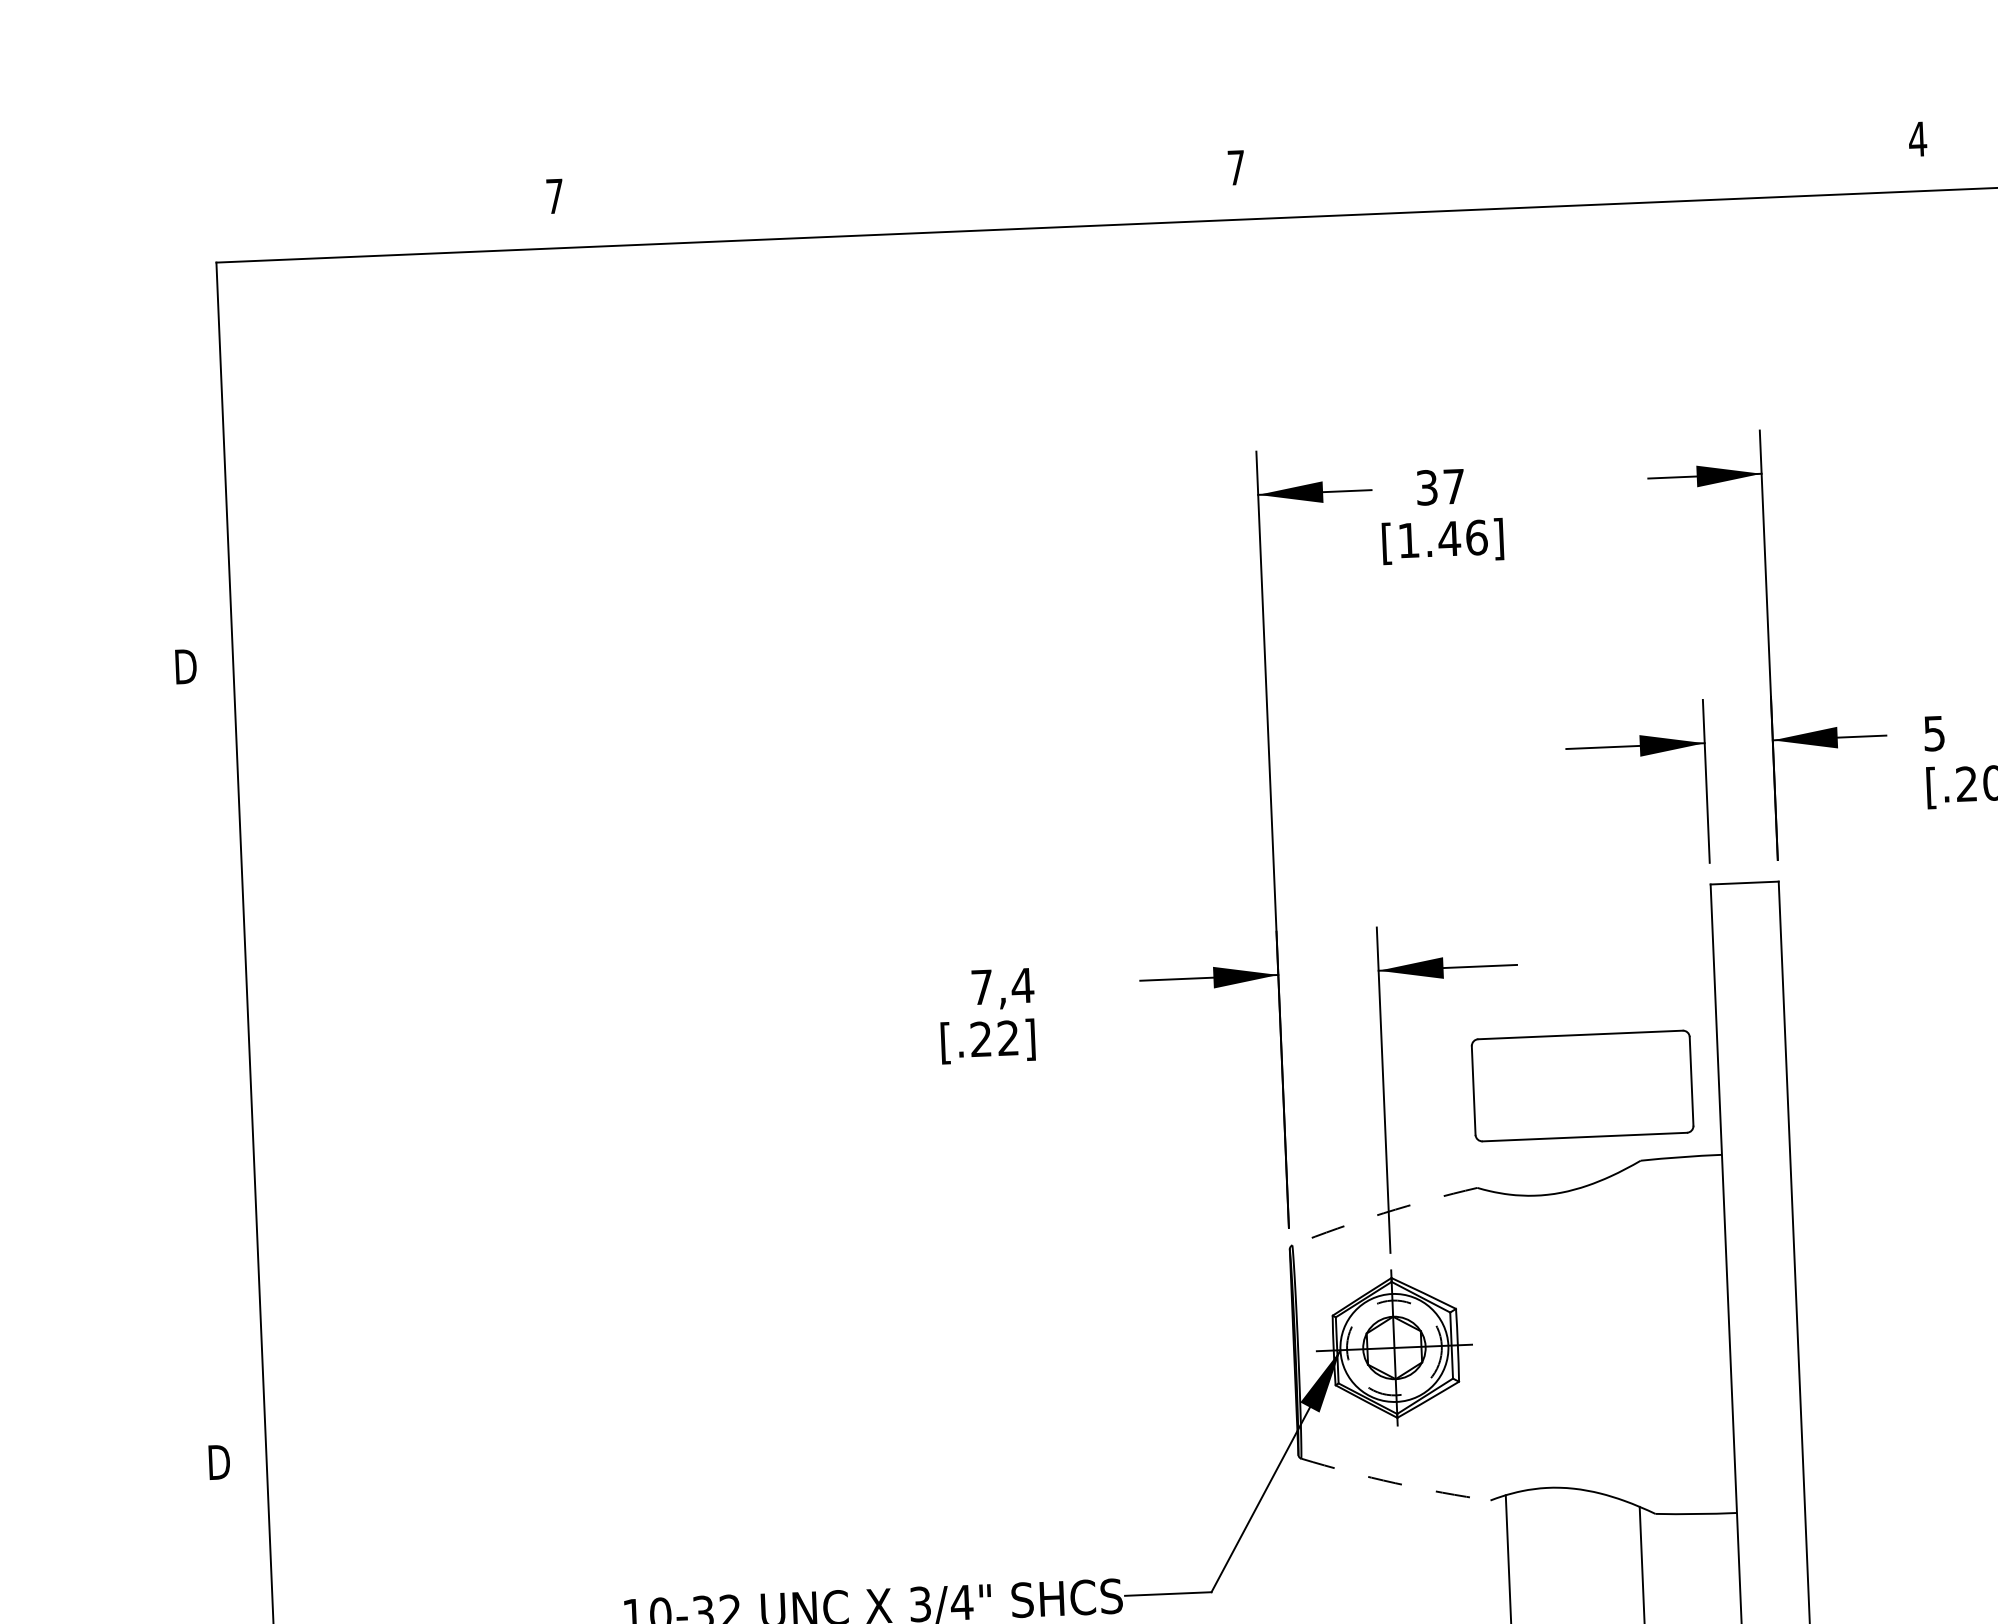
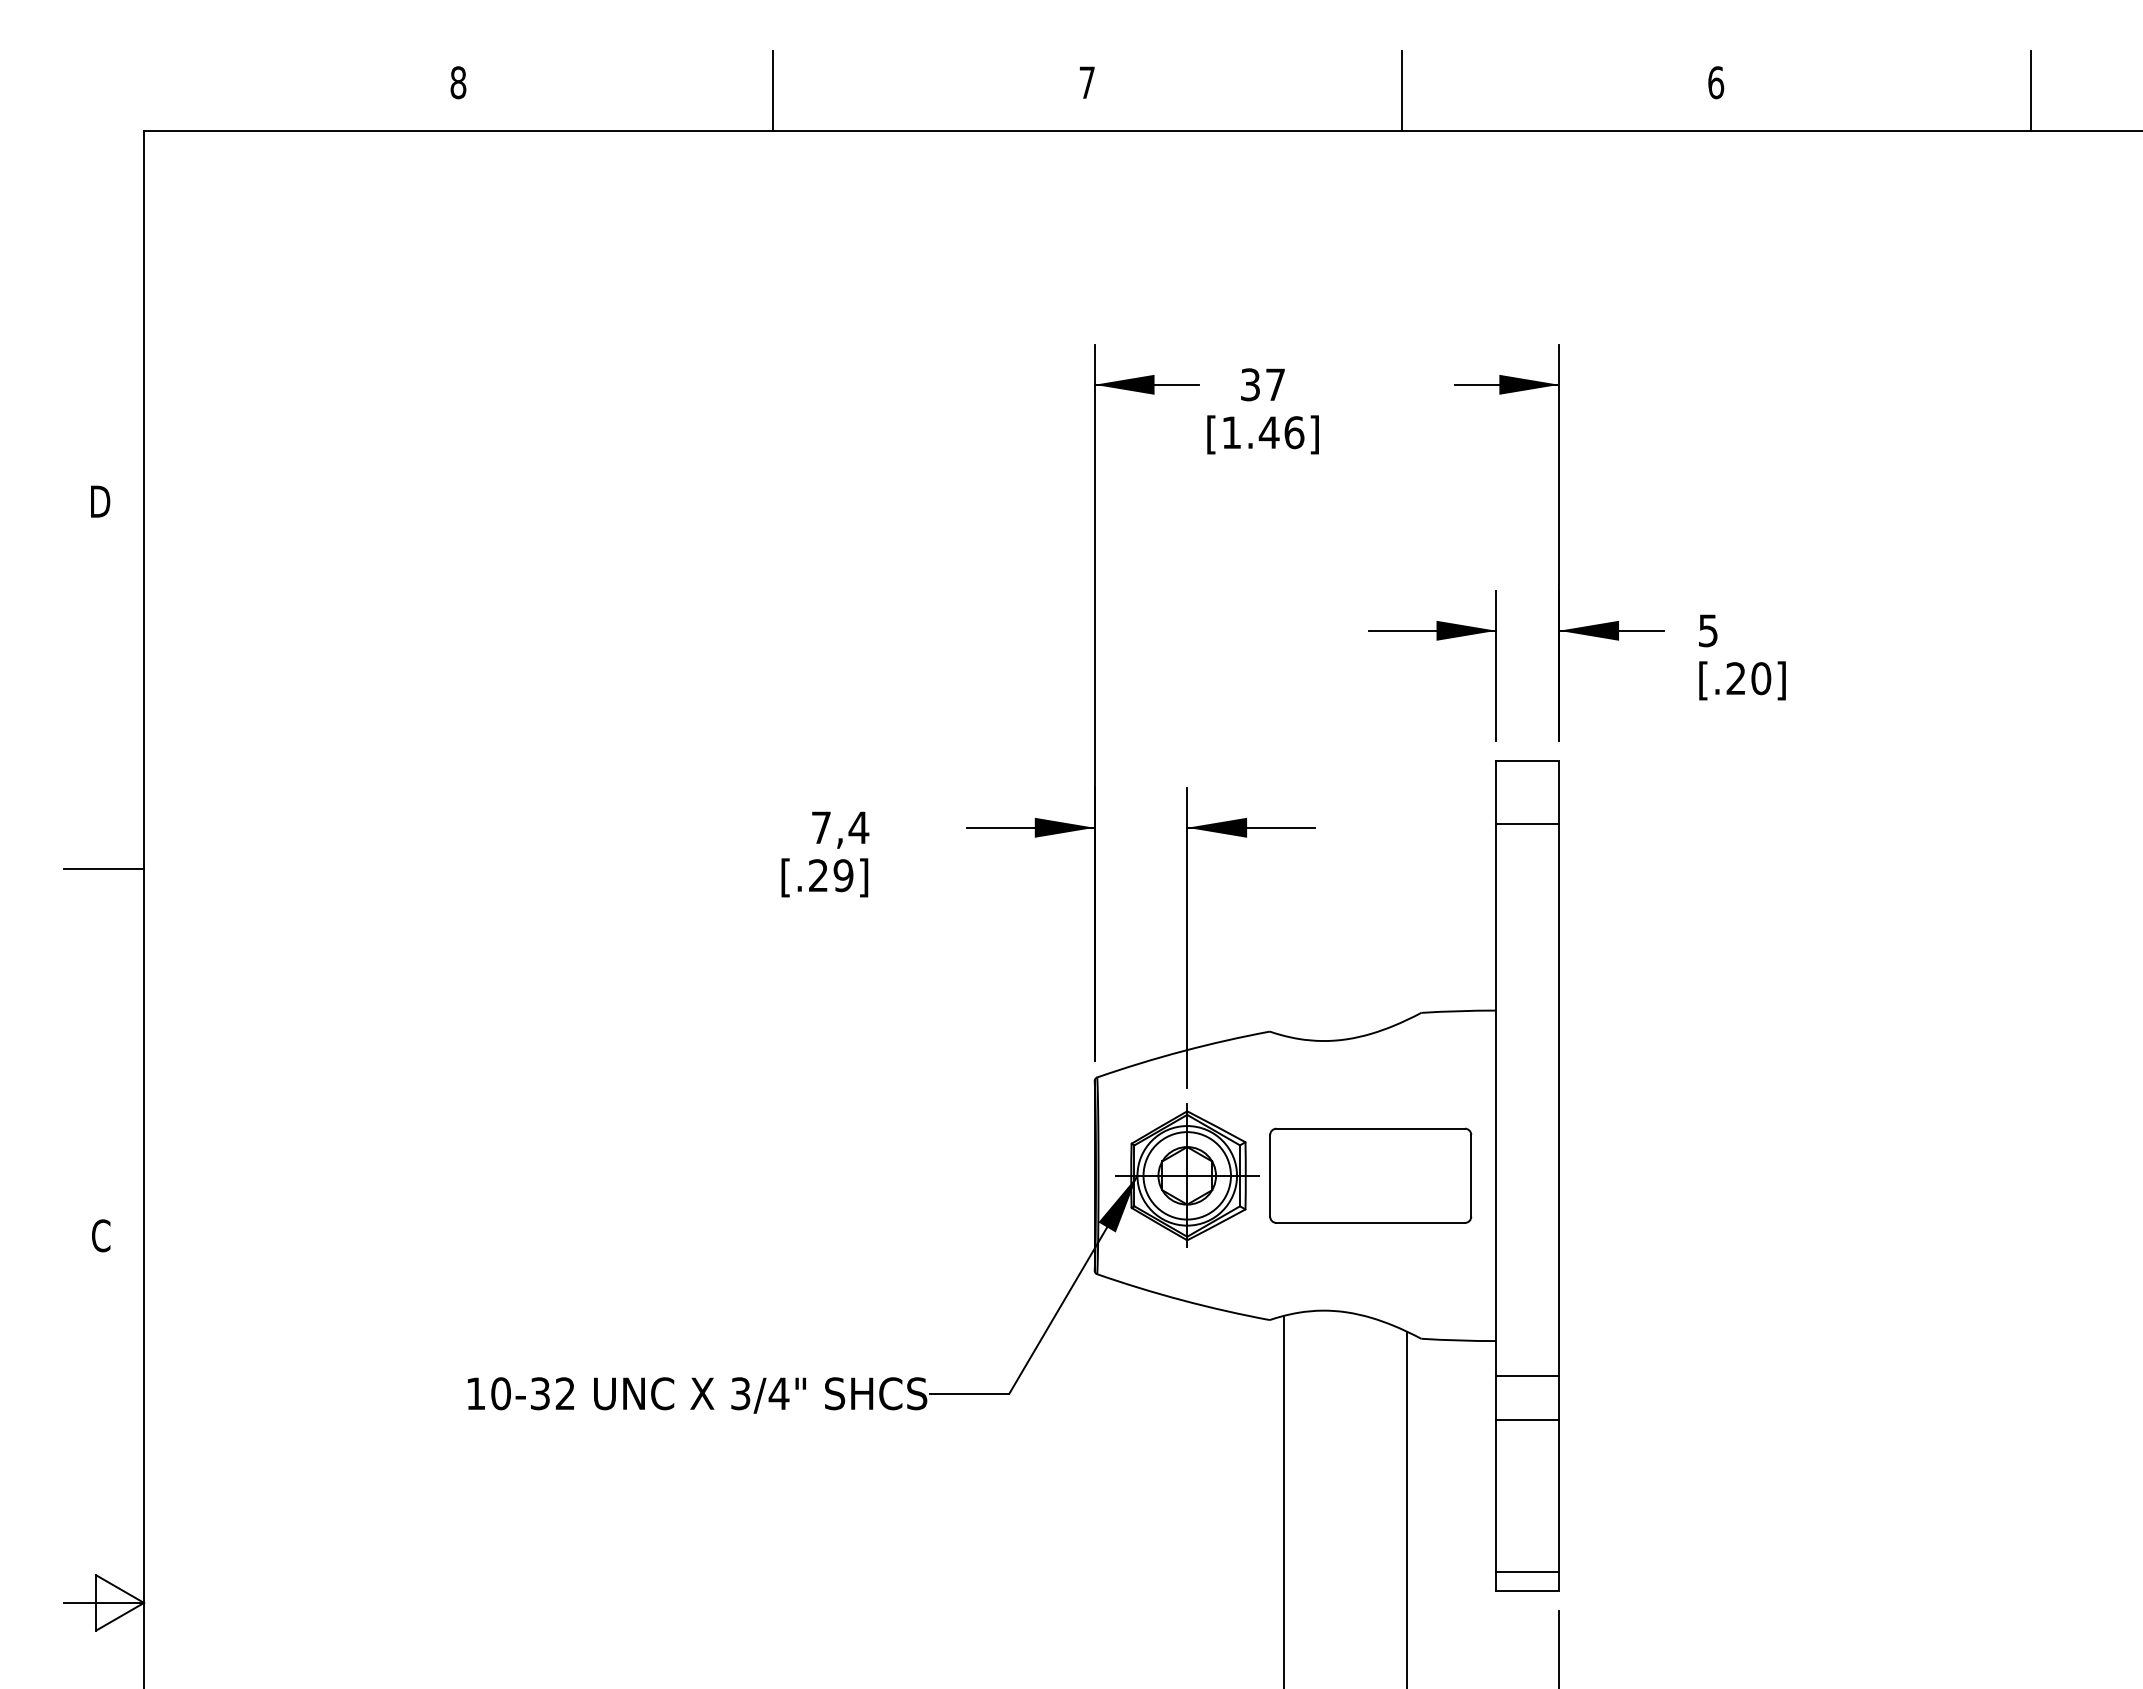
text: (1917, 139) -> (1715, 82), 4 -> 6
line: (1577, 161) -> (1401, 90), added
line: (895, 190) -> (772, 90), added
text: (554, 196) -> (458, 82), 7 -> 8
line: (1747, 950) -> (1527, 823), added
text: (1008, 1038) -> (843, 875), [.22] -> [.29]
line: (207, 1064) -> (104, 868), added
part: (1582, 1085) -> (1370, 1175), moved
arc: (1383, 1213) -> (1182, 1051), dashed -> solid
circle: (1393, 1347) -> (1186, 1175), dashed -> solid
text: (219, 1461) -> (100, 1235), D -> C
arc: (1394, 1483) -> (1182, 1300), dashed -> solid
line: (1772, 1549) -> (1527, 1376), added
line: (1774, 1597) -> (1527, 1420), added

